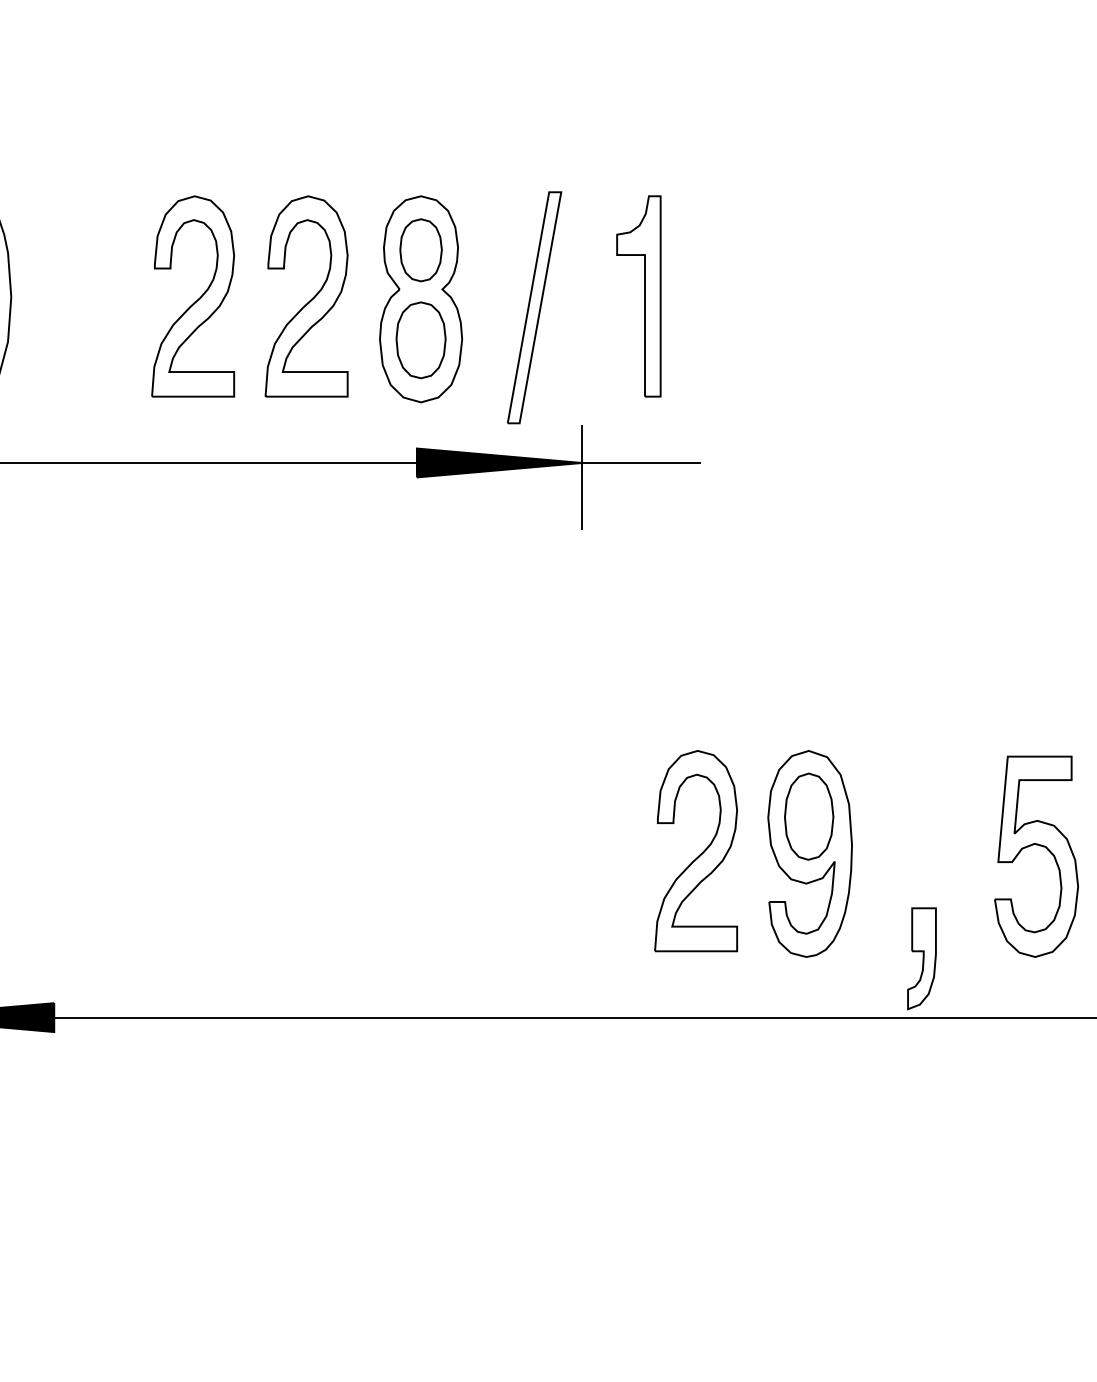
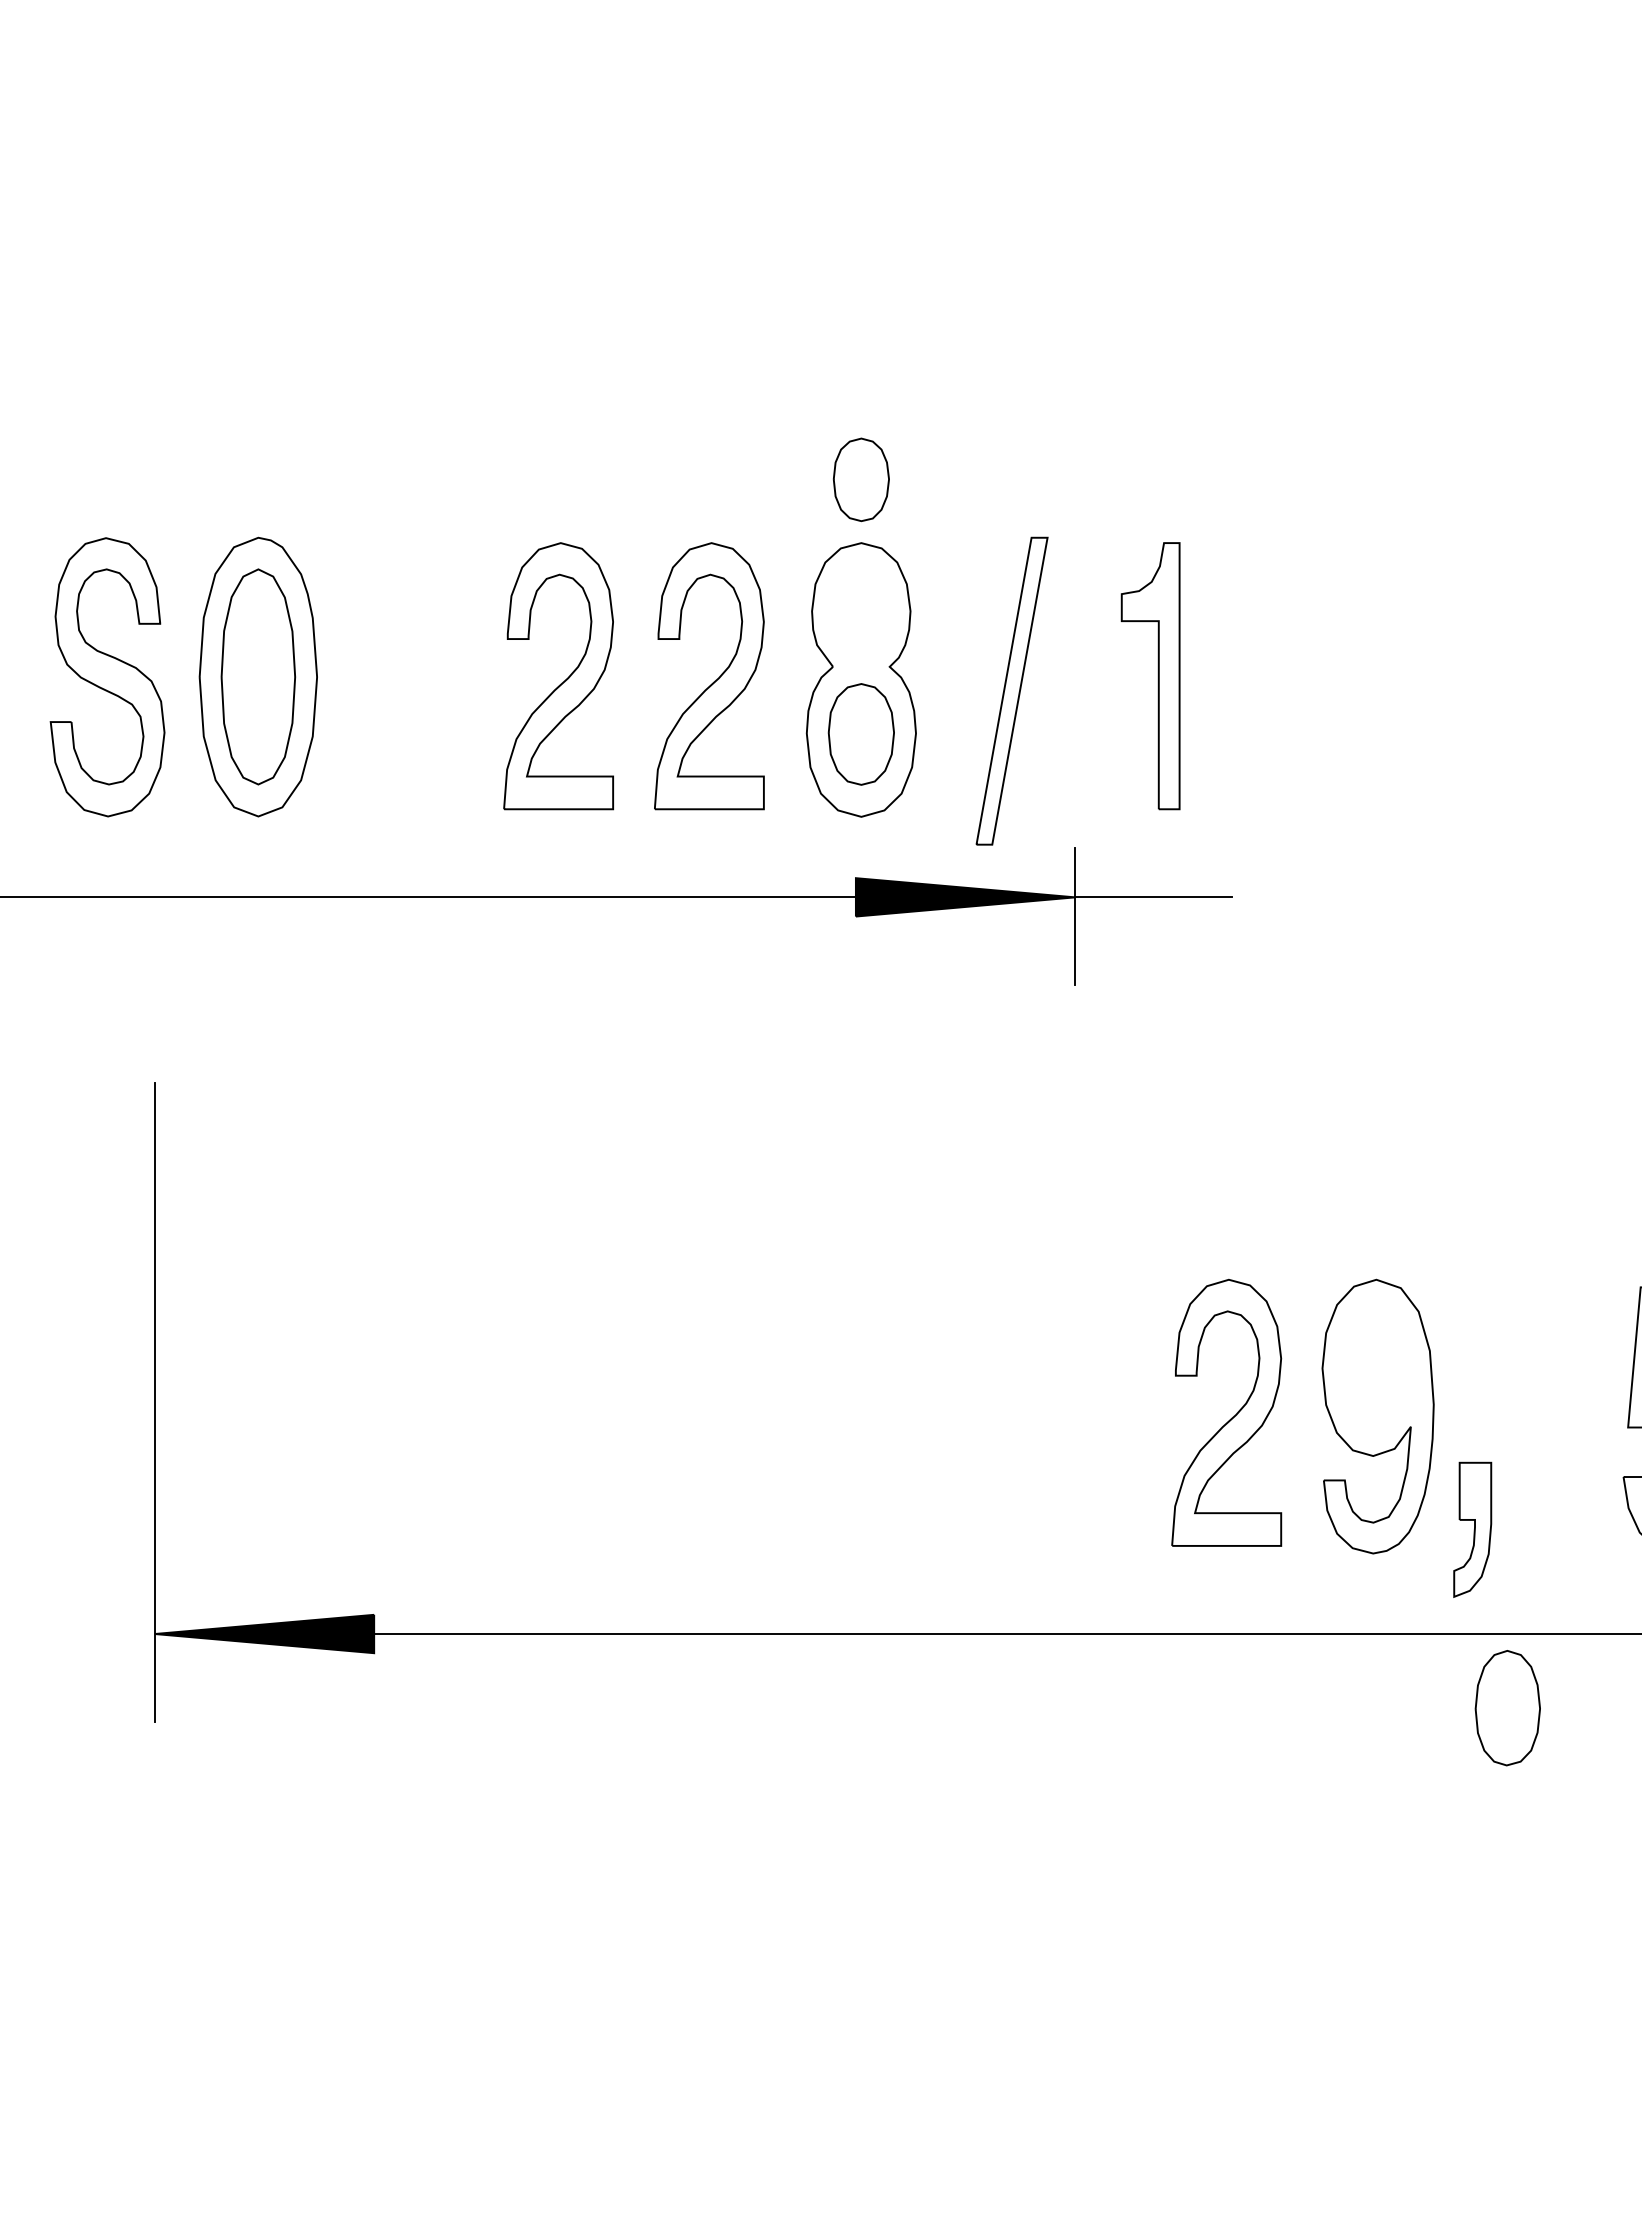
part: (420, 250) -> (860, 479), moved
part: (808, 816) -> (1507, 1708), moved
part: (921, 958) -> (1472, 1529), moved

